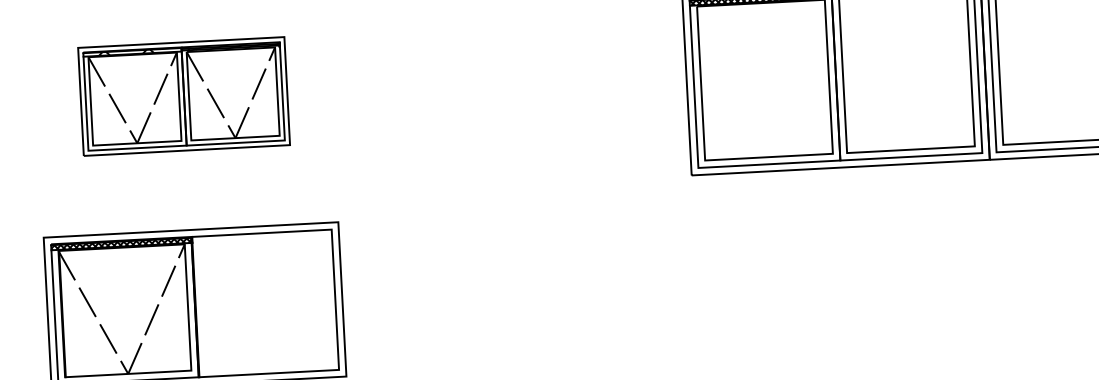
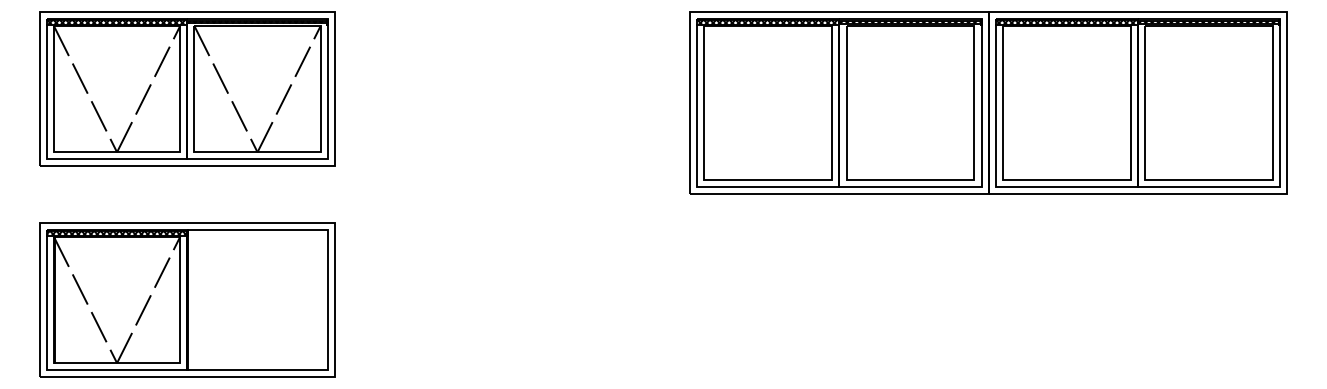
part: (184, 95) -> (187, 88), size x1.43

